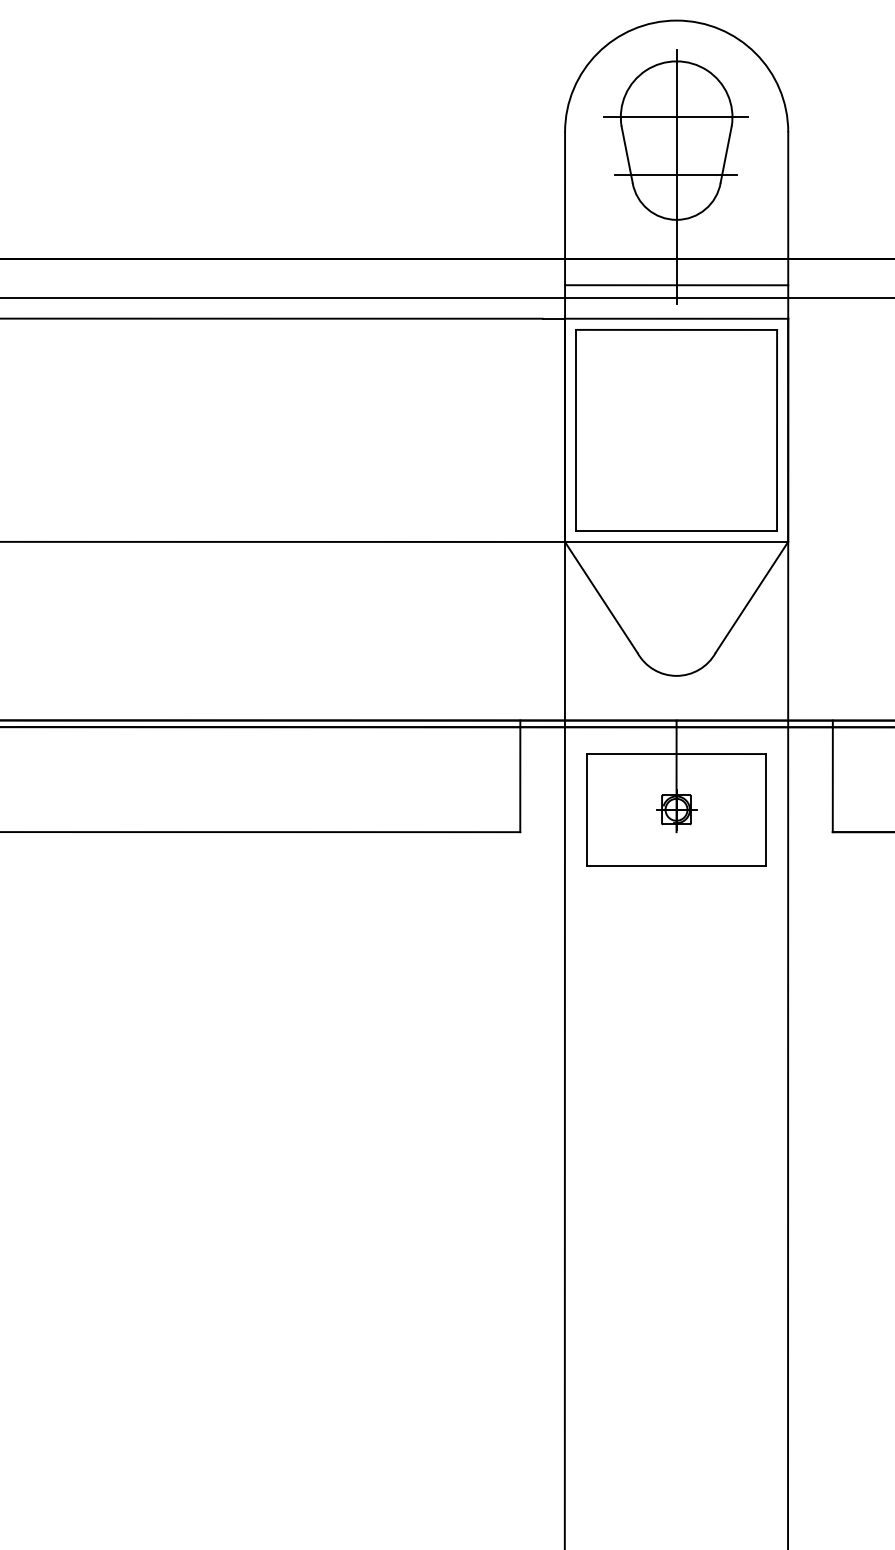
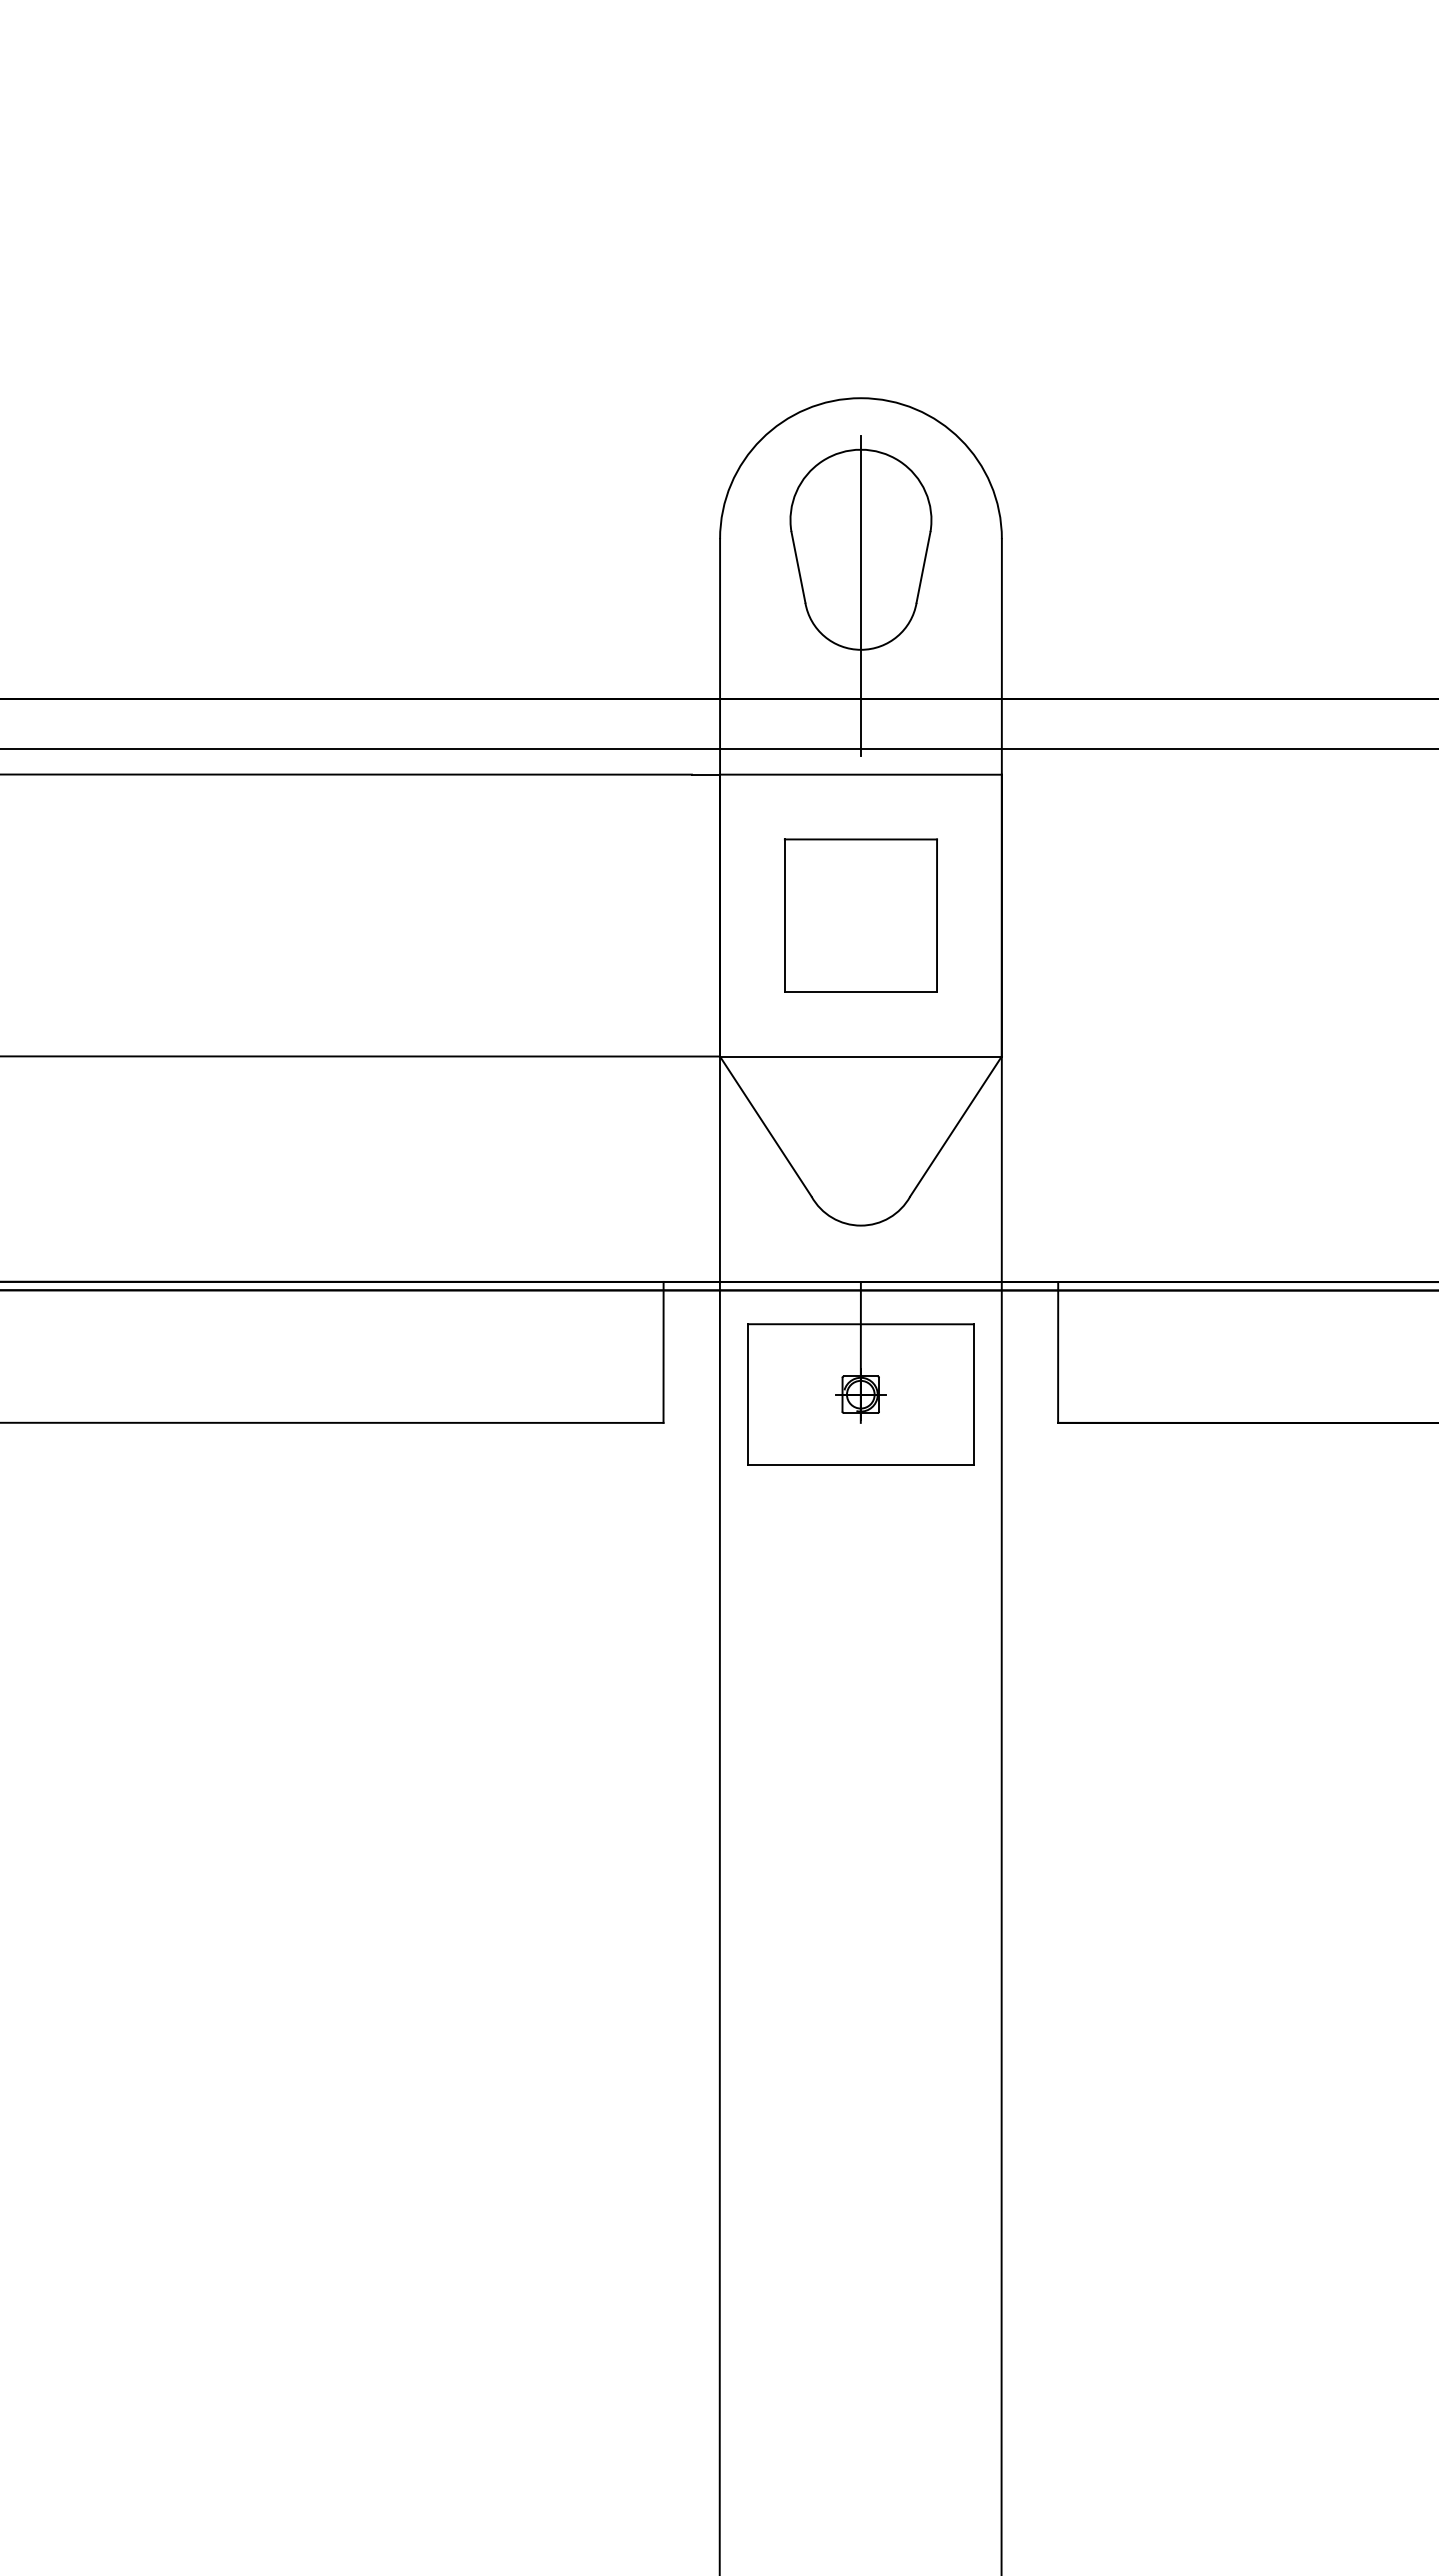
line: (676, 117) -> (860, 520), removed
line: (675, 175) -> (859, 593), removed
line: (676, 285) -> (860, 732), removed
part: (676, 430) -> (860, 915), size x0.6

